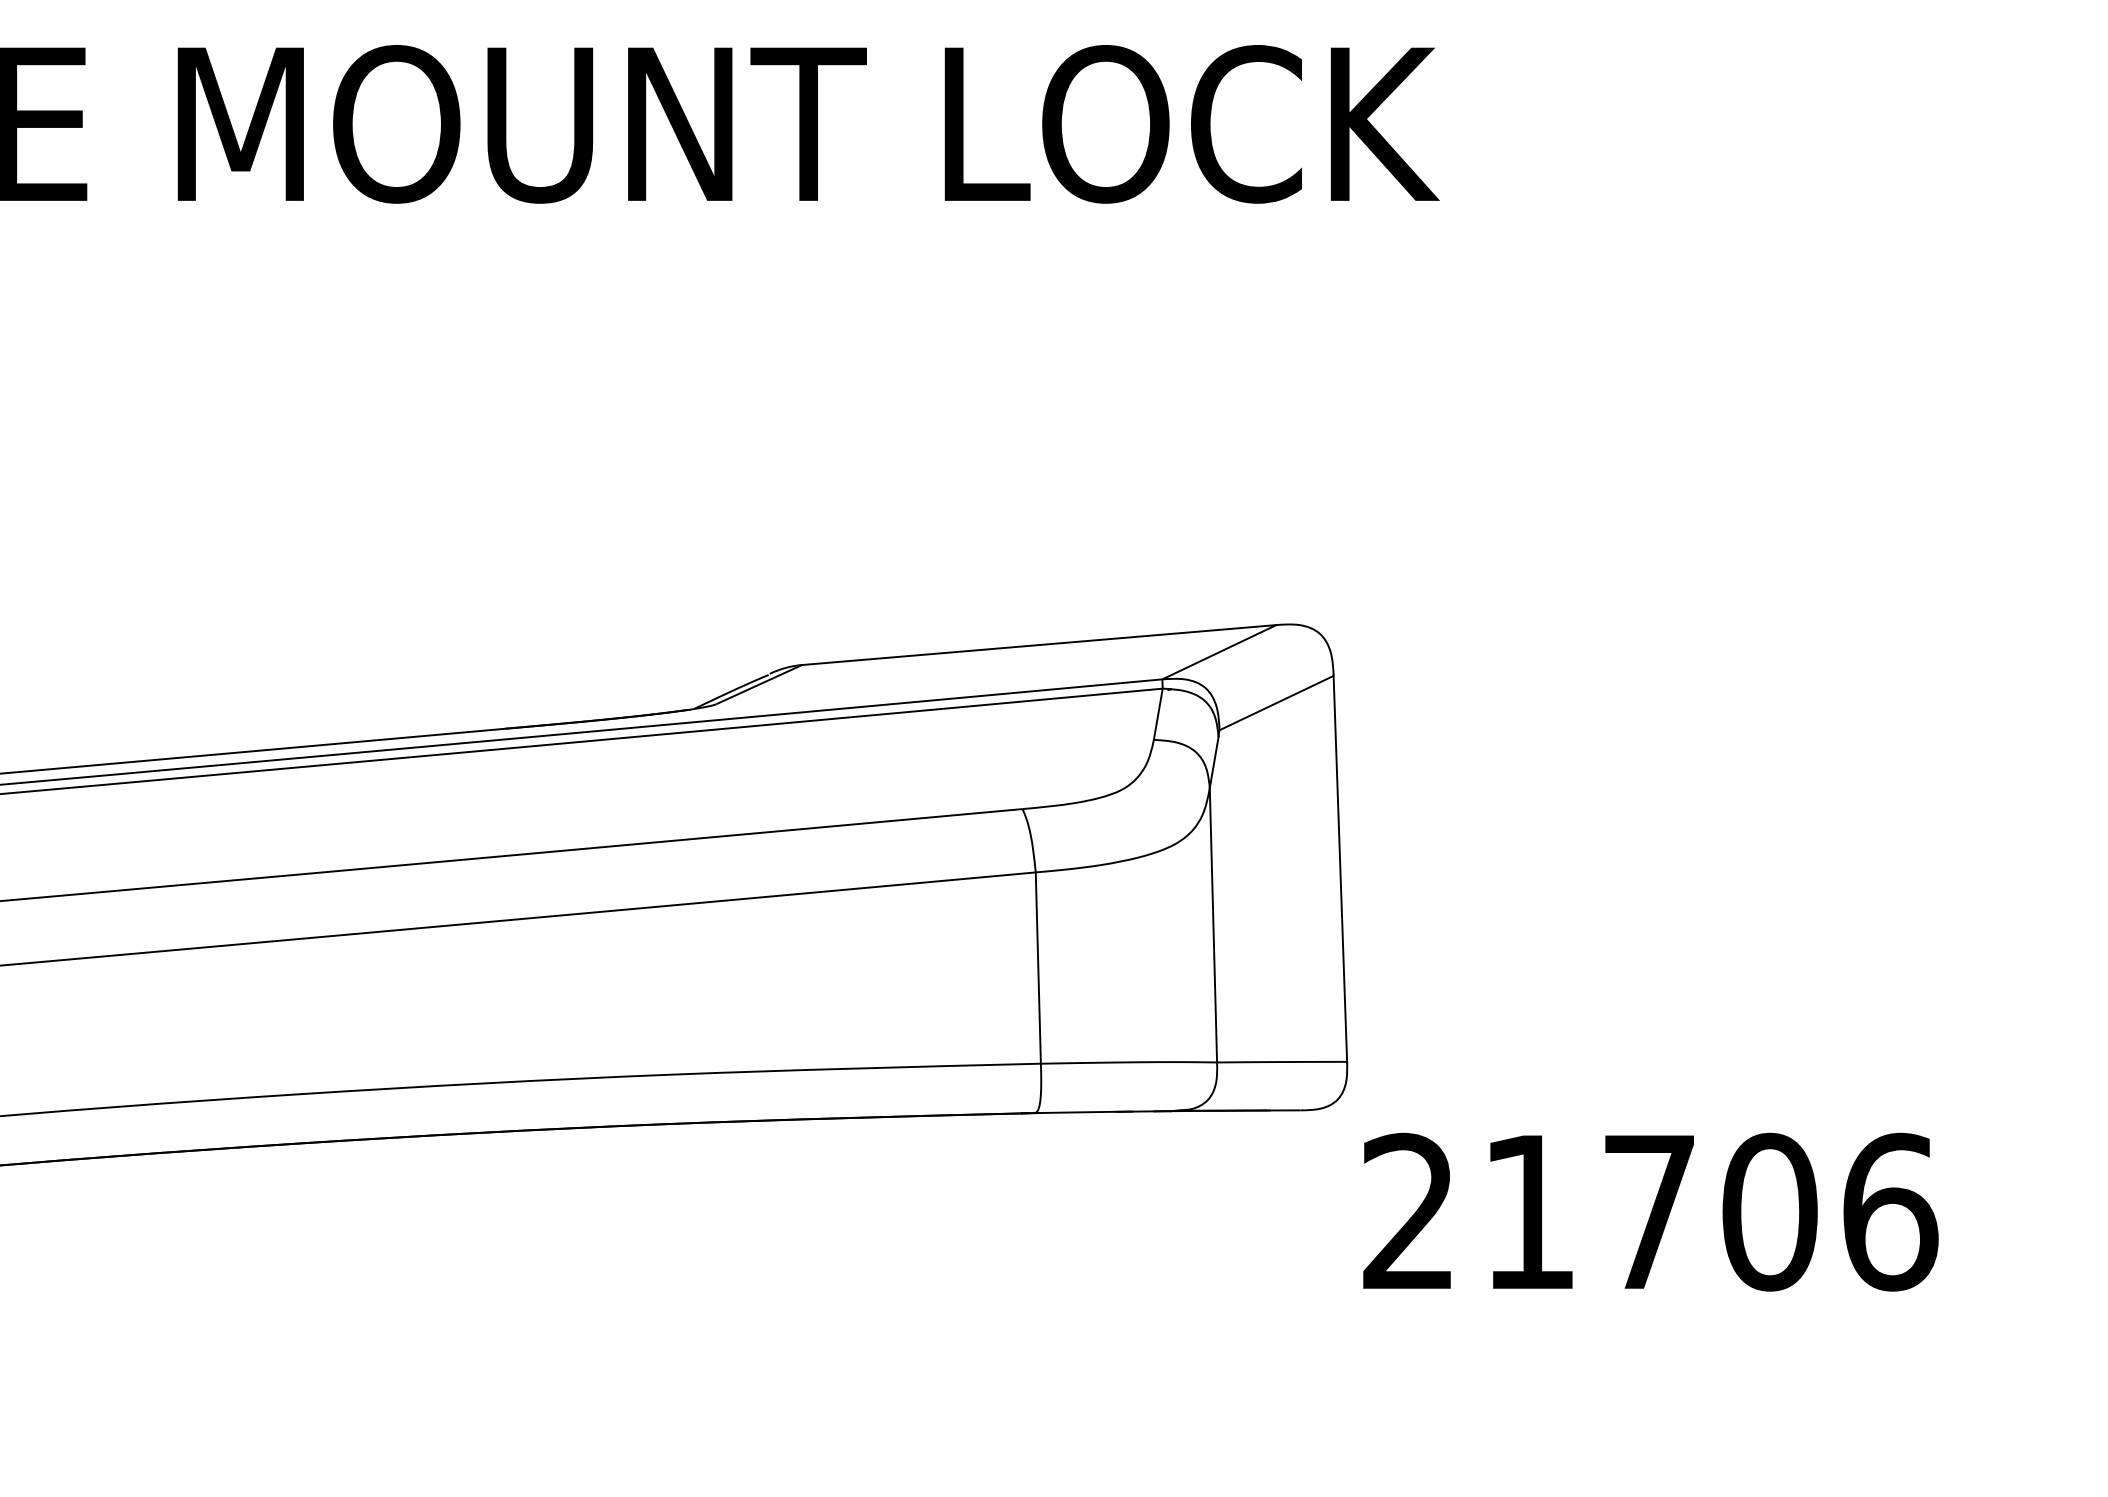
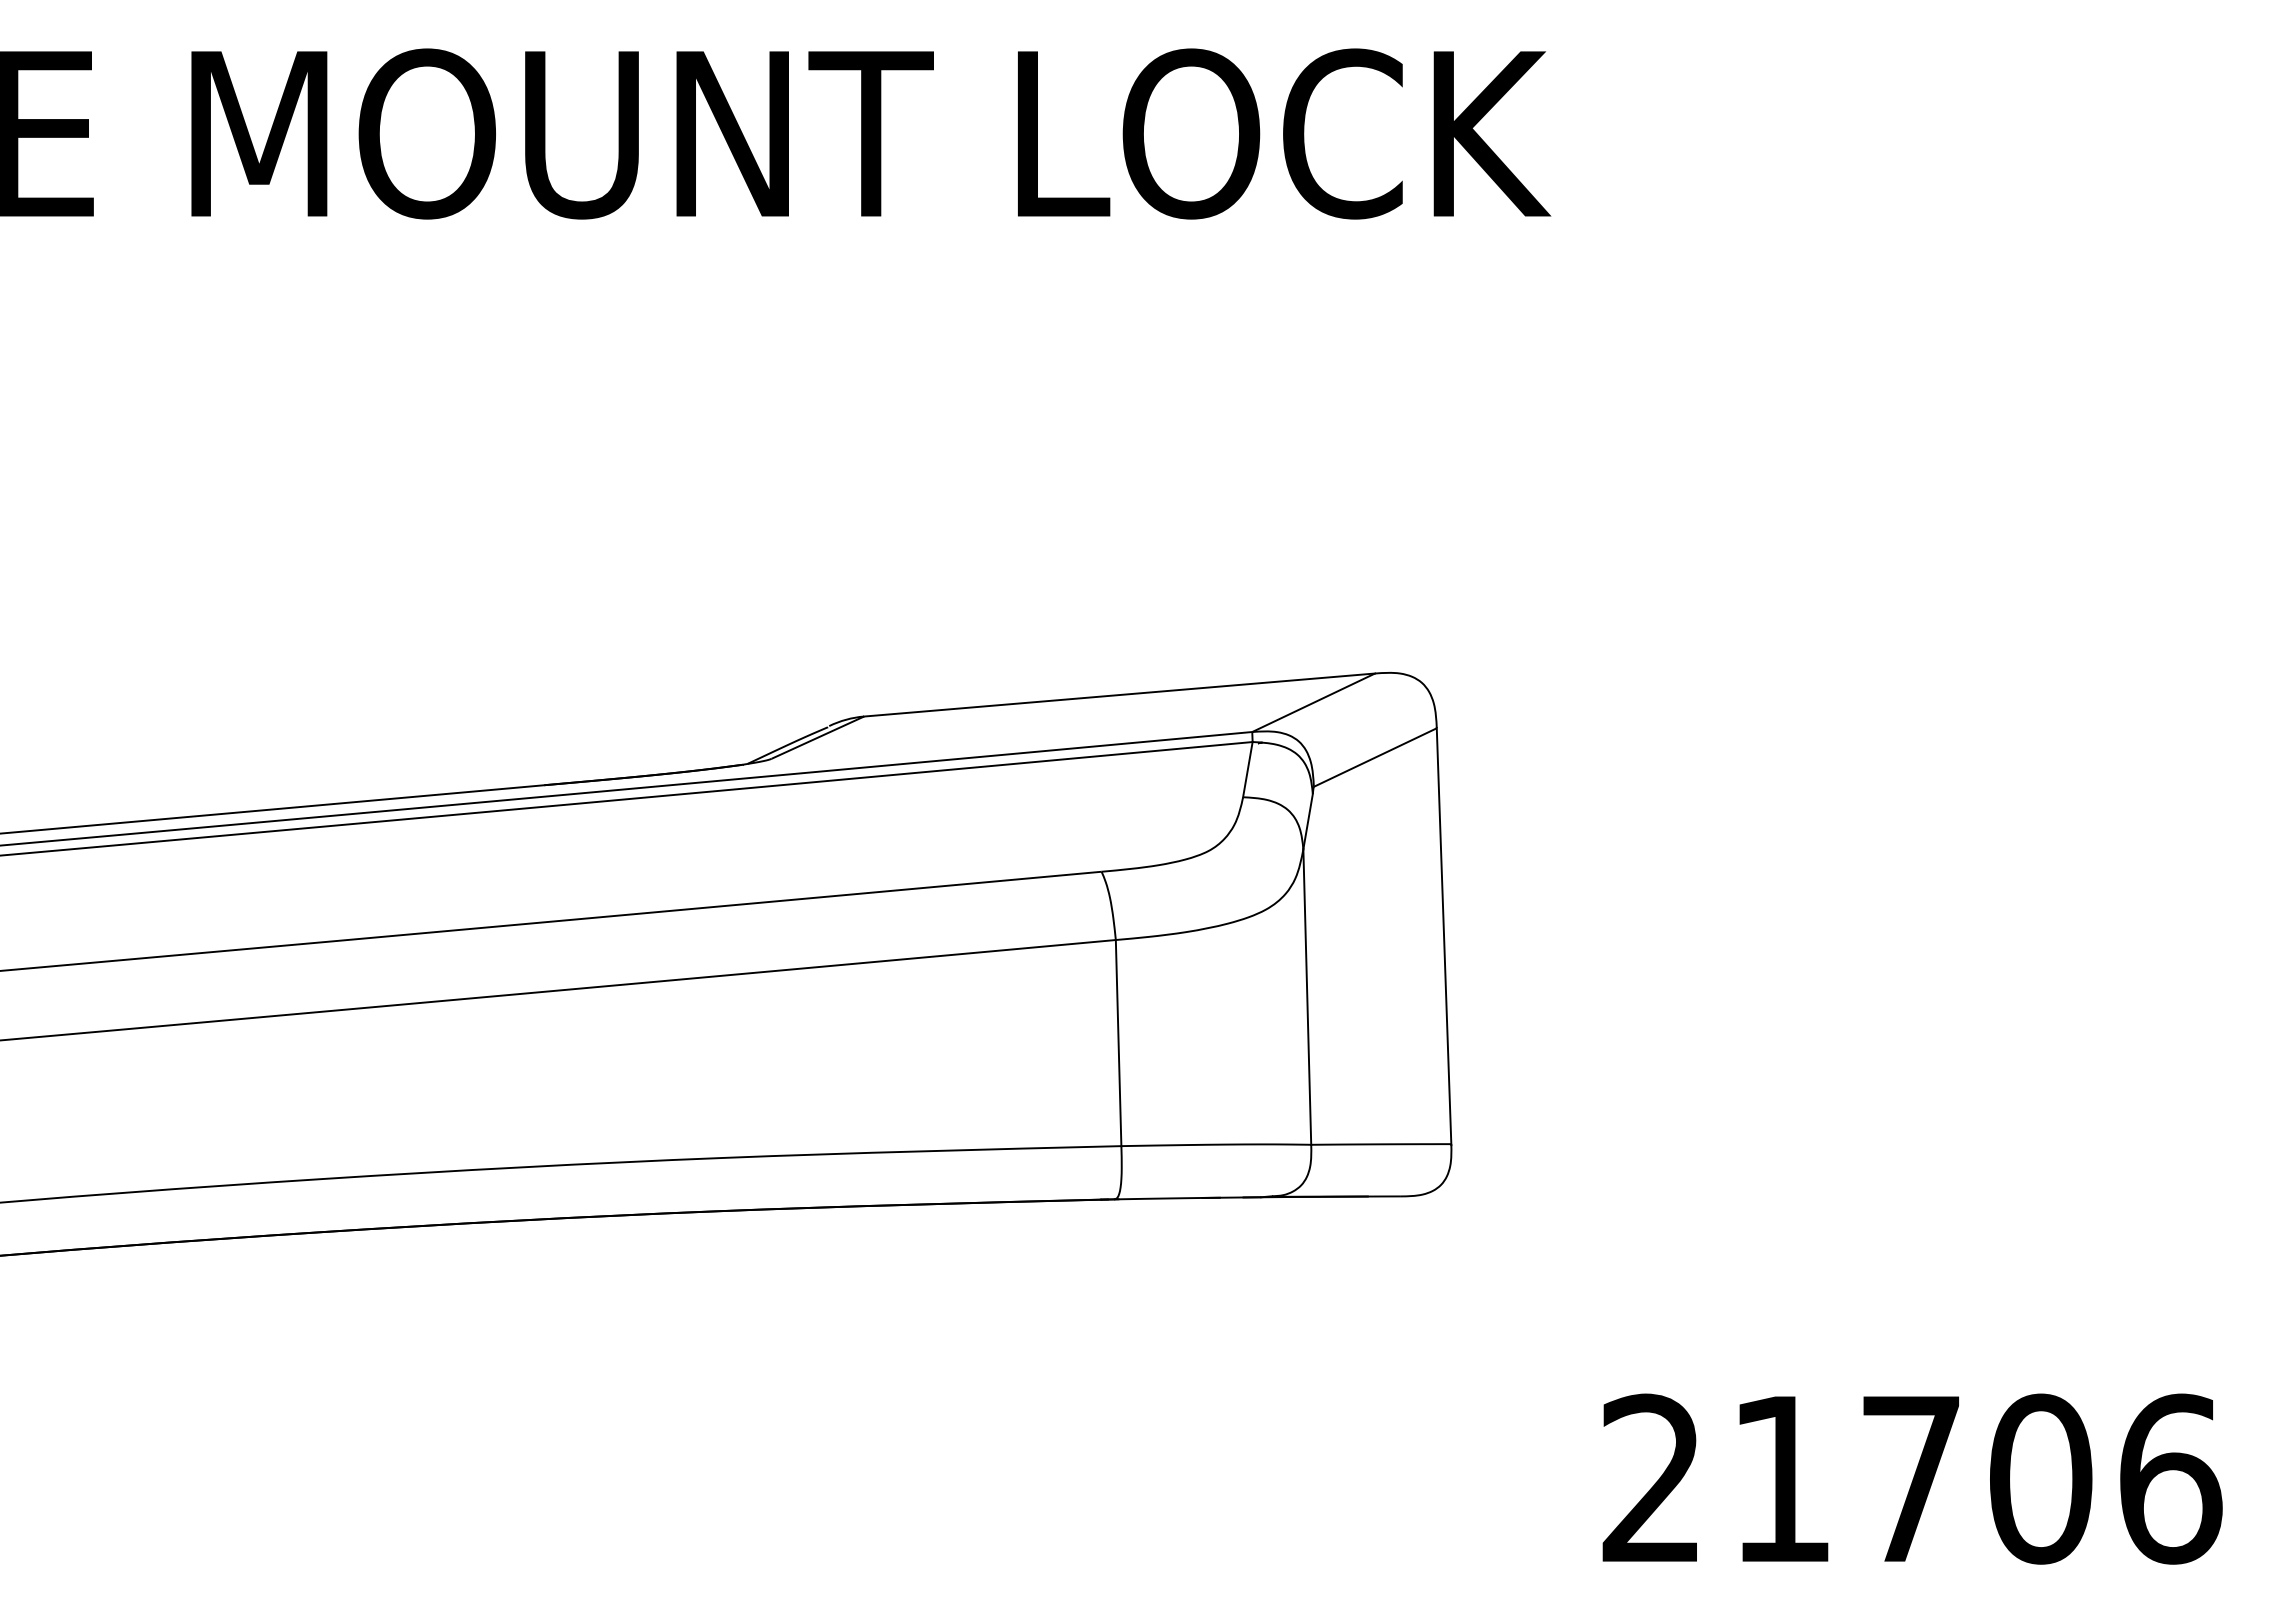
text: (1650, 1211) -> (1912, 1478), moved

